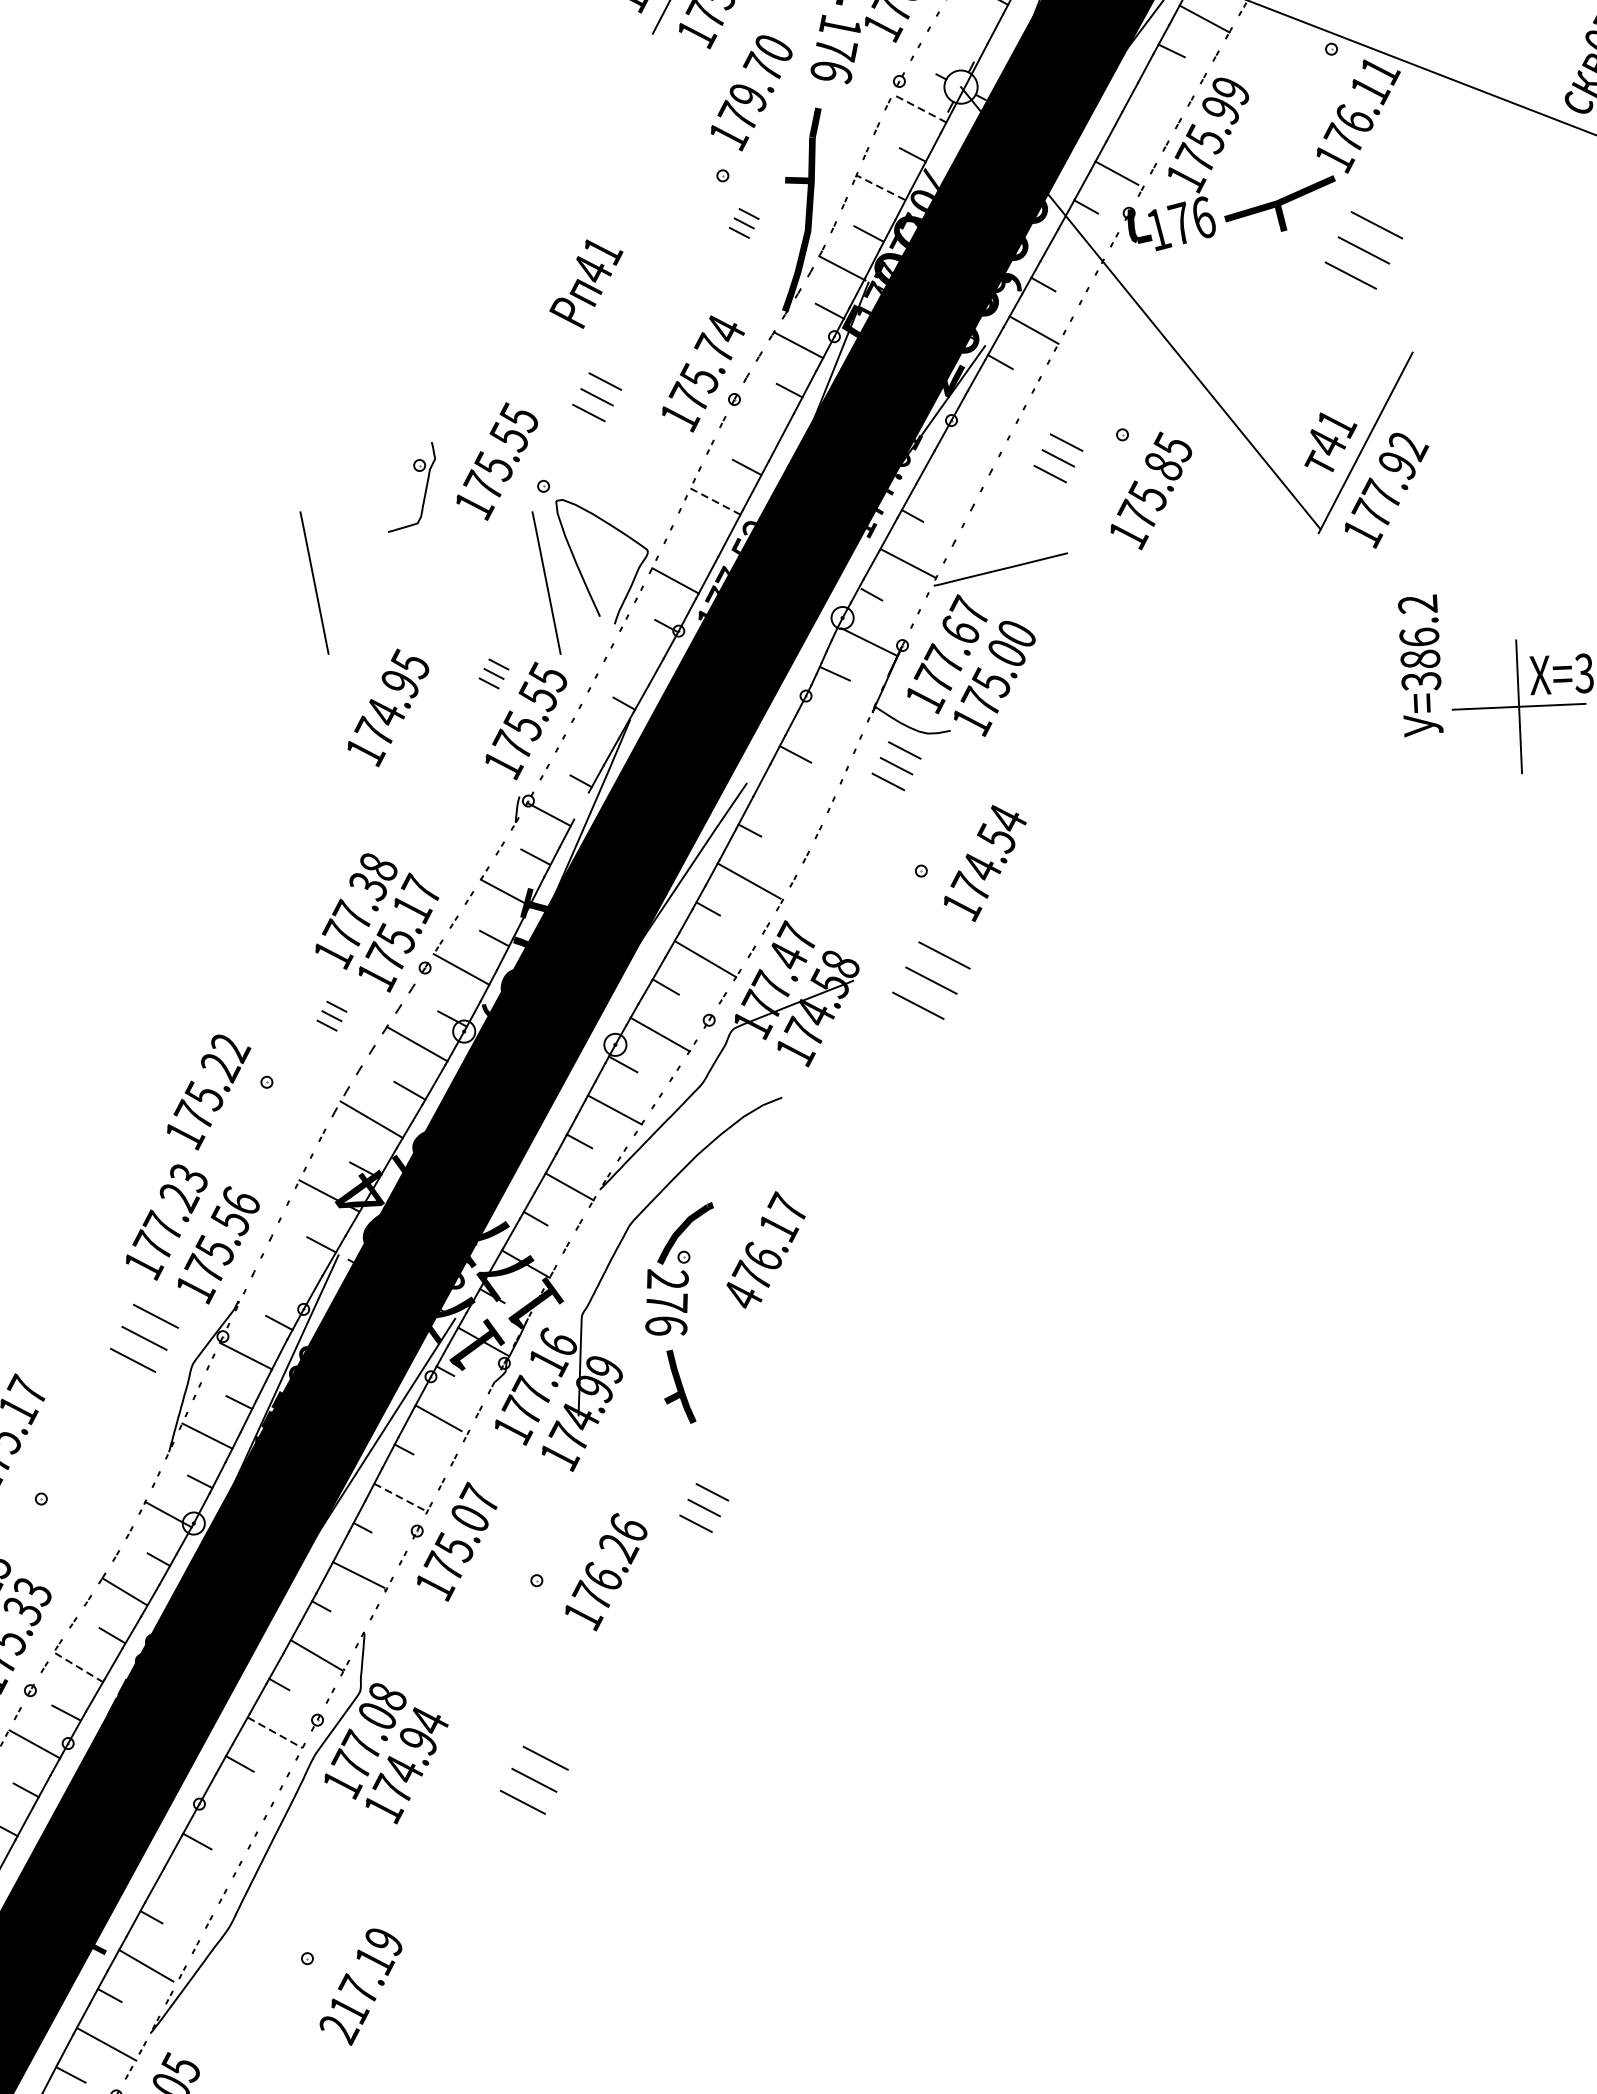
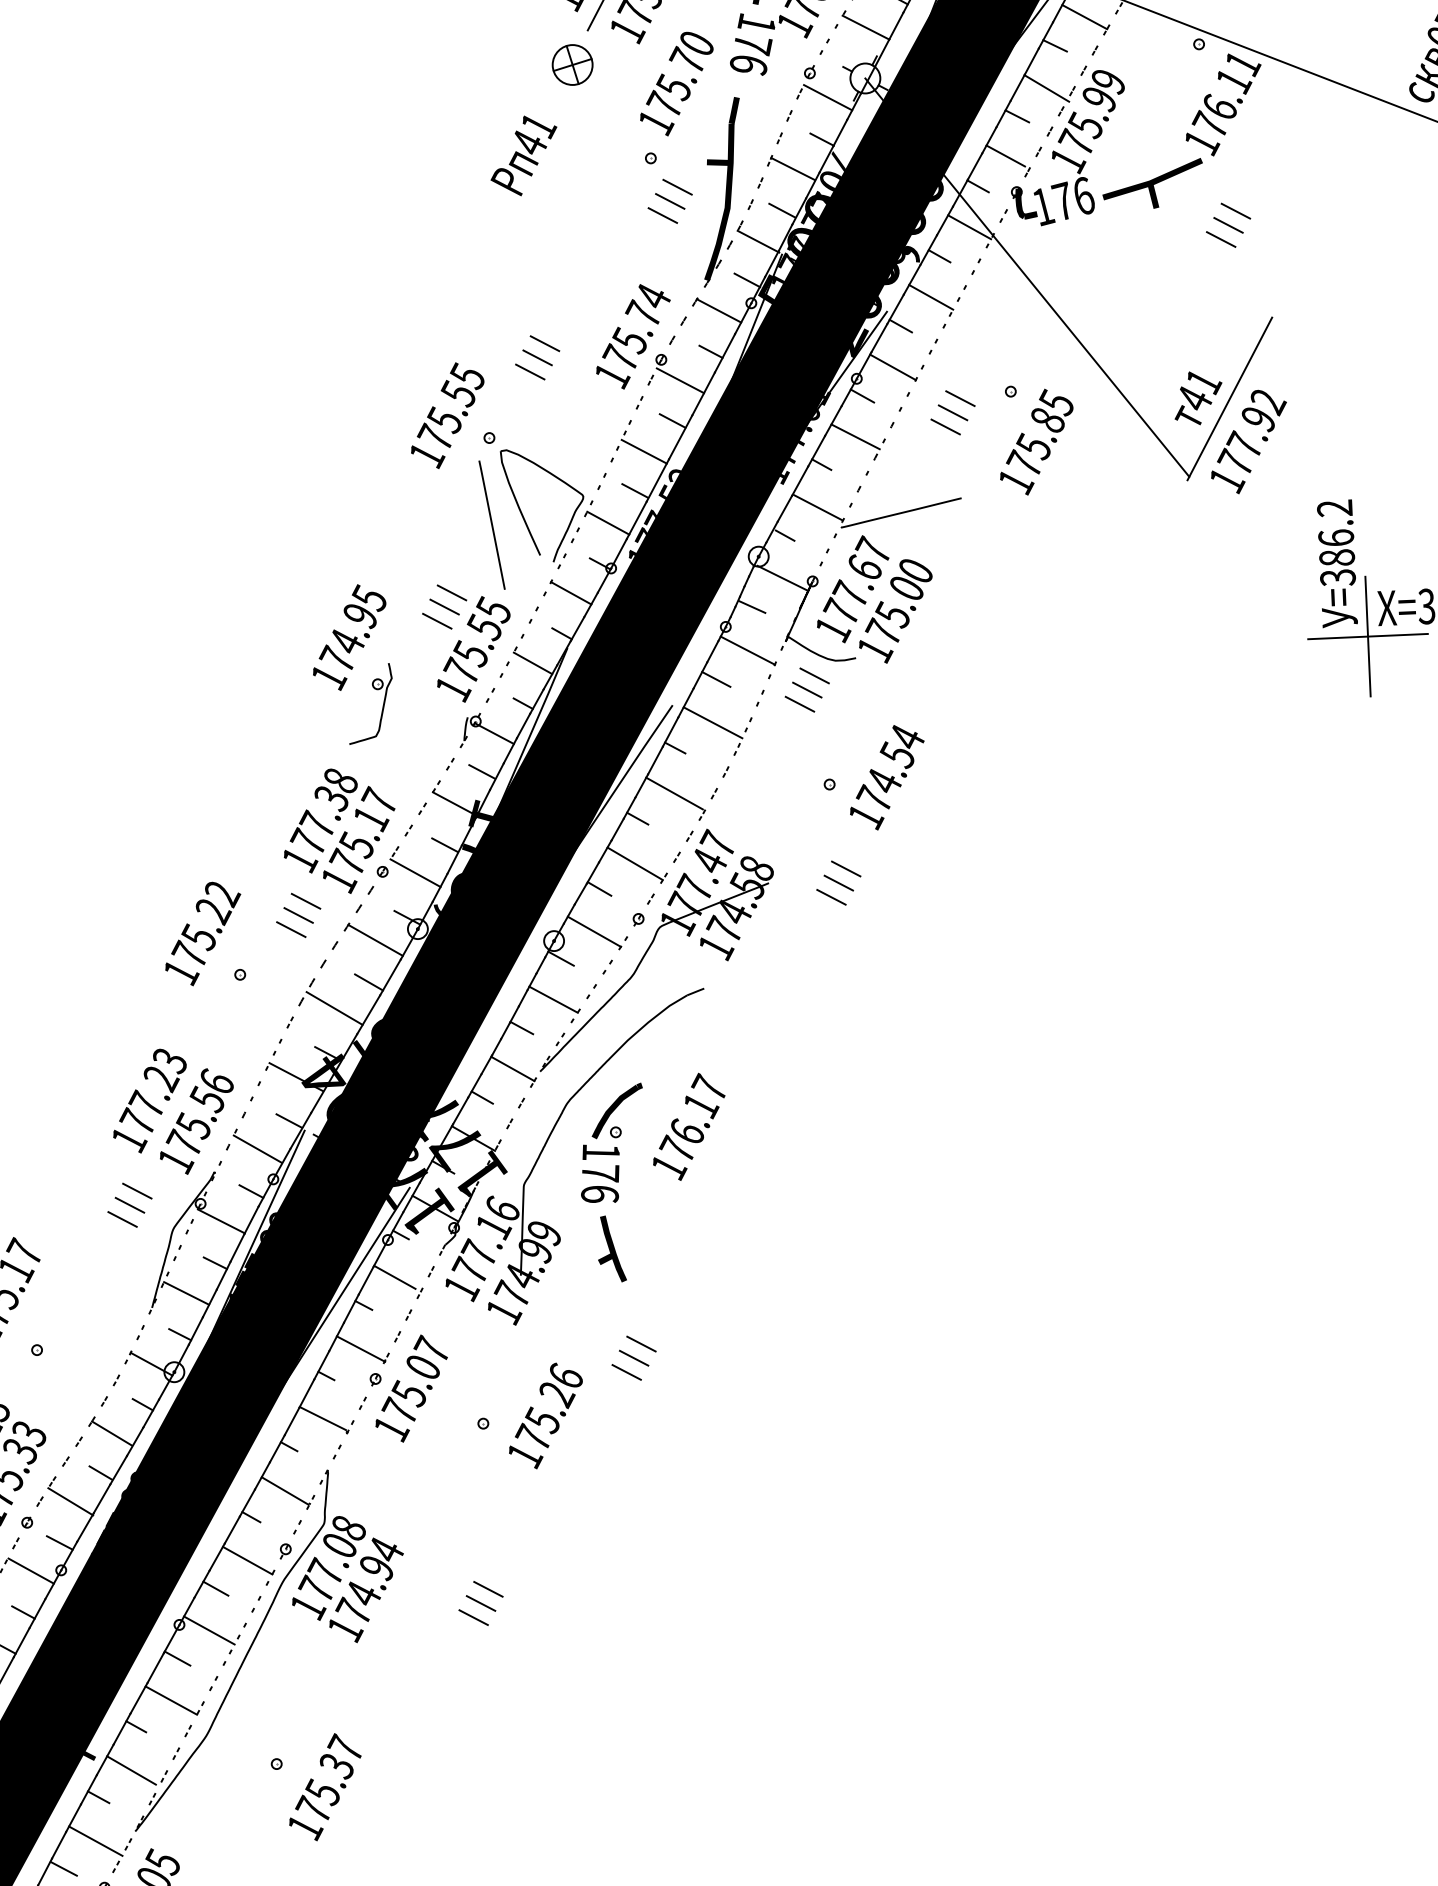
line: (961, 30) -> (865, 27), added
part: (635, 71) -> (572, 64), added
text: (747, 97) -> (673, 87), 179.70 -> 175.70
line: (1162, 98) -> (1046, 88), added
line: (918, 108) -> (827, 97), dashed -> solid
line: (1129, 129) -> (1017, 116), added
line: (880, 187) -> (792, 168), dashed -> solid
part: (743, 222) -> (669, 200), size x1.67
part: (1364, 249) -> (1228, 224), size x0.62
line: (1076, 252) -> (969, 227), added
text: (585, 283) -> (523, 155), moved
line: (991, 408) -> (892, 367), added
line: (755, 422) -> (680, 380), added
line: (957, 439) -> (862, 395), added
line: (950, 484) -> (855, 436), added
part: (424, 489) -> (382, 705), moved
line: (714, 501) -> (643, 451), dashed -> solid
line: (704, 544) -> (634, 490), added
line: (313, 582) -> (282, 524), removed
line: (634, 658) -> (571, 593), added
text: (1420, 665) -> (1337, 563), moved
part: (493, 673) -> (444, 606), size x1.67
line: (830, 722) -> (747, 650), added
line: (591, 736) -> (532, 663), added
line: (791, 802) -> (712, 722), added
line: (581, 805) -> (523, 725), added
part: (931, 979) -> (838, 882), size x0.62
part: (331, 1015) -> (298, 914), size x1.67
text: (209, 1091) -> (203, 933), moved
line: (286, 1275) -> (257, 1148), added
text: (668, 1278) -> (601, 1151), 276 -> 176
text: (744, 1296) -> (670, 1167), 476.17 -> 176.17
part: (143, 1337) -> (129, 1204), size x0.71
line: (401, 1498) -> (361, 1349), dashed -> solid
text: (602, 1577) -> (542, 1420), 176.26 -> 175.26
line: (78, 1667) -> (70, 1501), dashed -> solid
line: (276, 1732) -> (248, 1560), dashed -> solid
part: (533, 1780) -> (480, 1603), size x0.71
line: (232, 1810) -> (209, 1630), added
line: (190, 1888) -> (171, 1700), added
text: (360, 1984) -> (324, 1787), 217.19 -> 175.37

